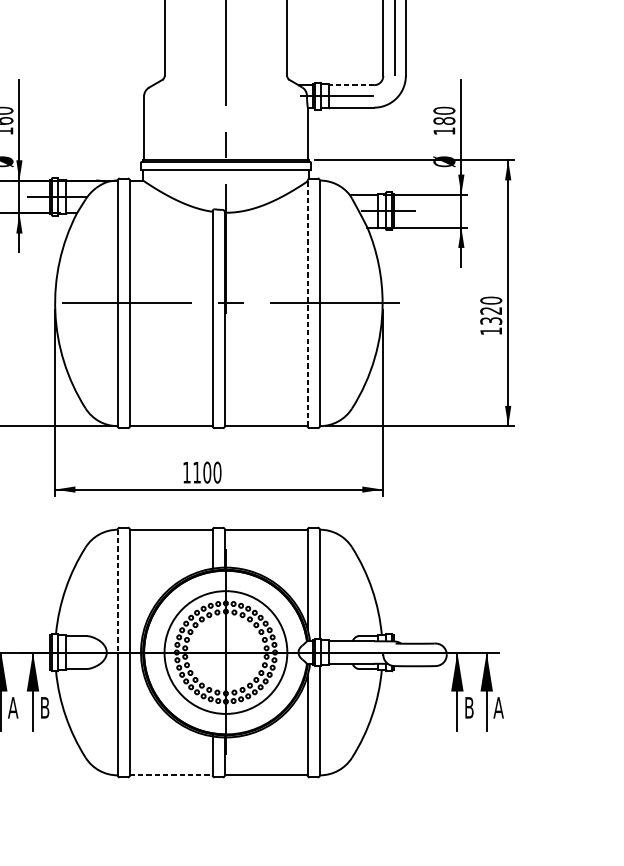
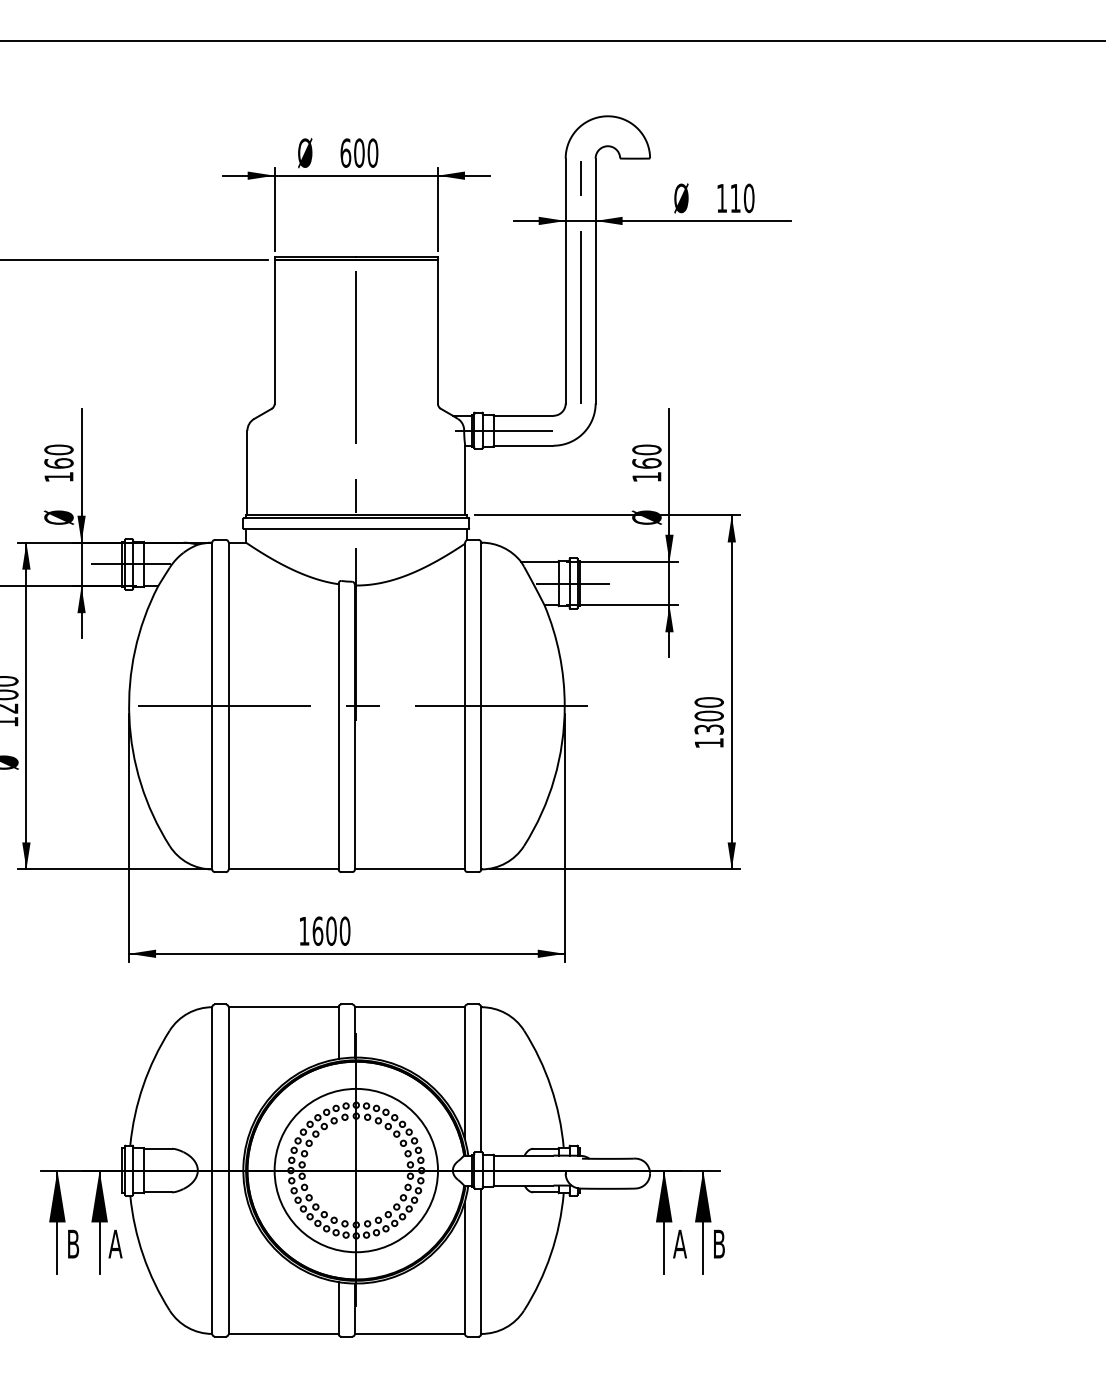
line: (351, 84) -> (523, 415), dashed -> solid
text: (444, 121) -> (646, 463), 180 -> 160
line: (307, 303) -> (464, 706), dashed -> solid
text: (490, 310) -> (708, 715), 1320 -> 1300
text: (196, 472) -> (317, 930), 1100 -> 1600
line: (117, 590) -> (212, 1088), dashed -> solid
text: (13, 707) -> (73, 1243), A -> B
text: (44, 707) -> (115, 1243), B -> A
text: (468, 707) -> (679, 1243), B -> A
text: (498, 707) -> (719, 1243), A -> B
line: (171, 775) -> (283, 1333), dashed -> solid

